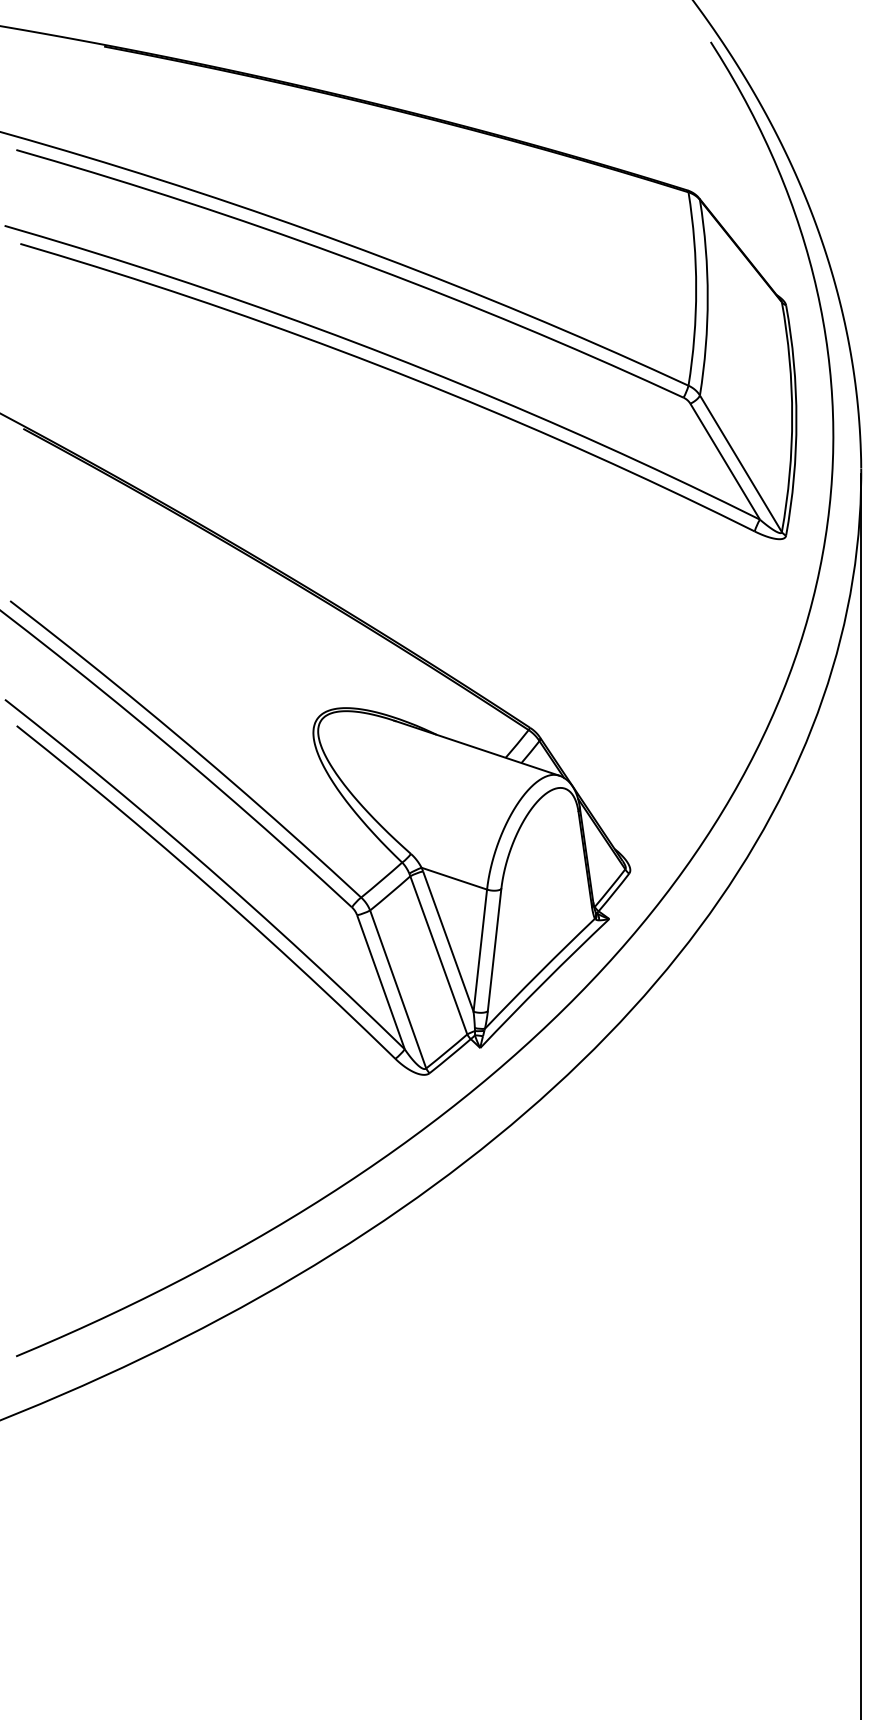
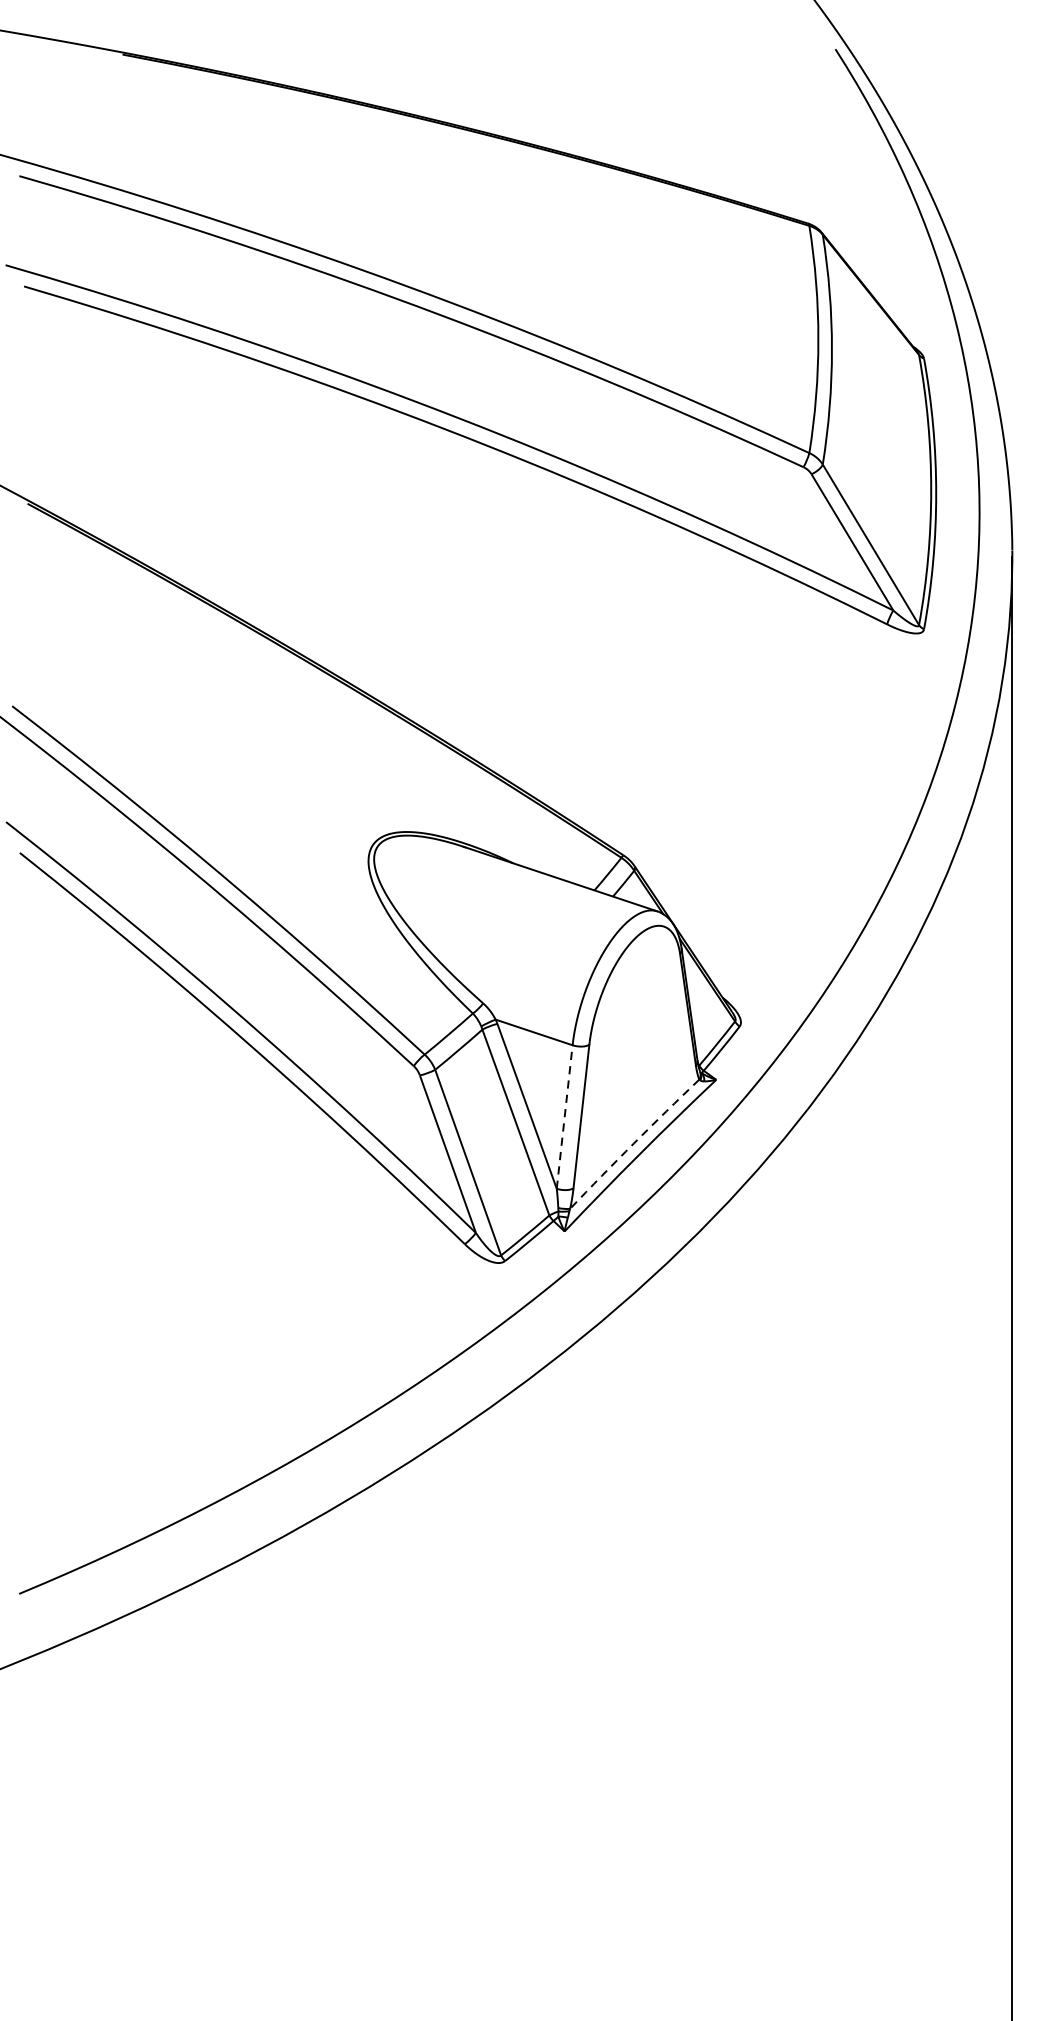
line: (480, 950) -> (564, 1116), solid -> dashed
arc: (539, 973) -> (634, 1143), solid -> dashed

